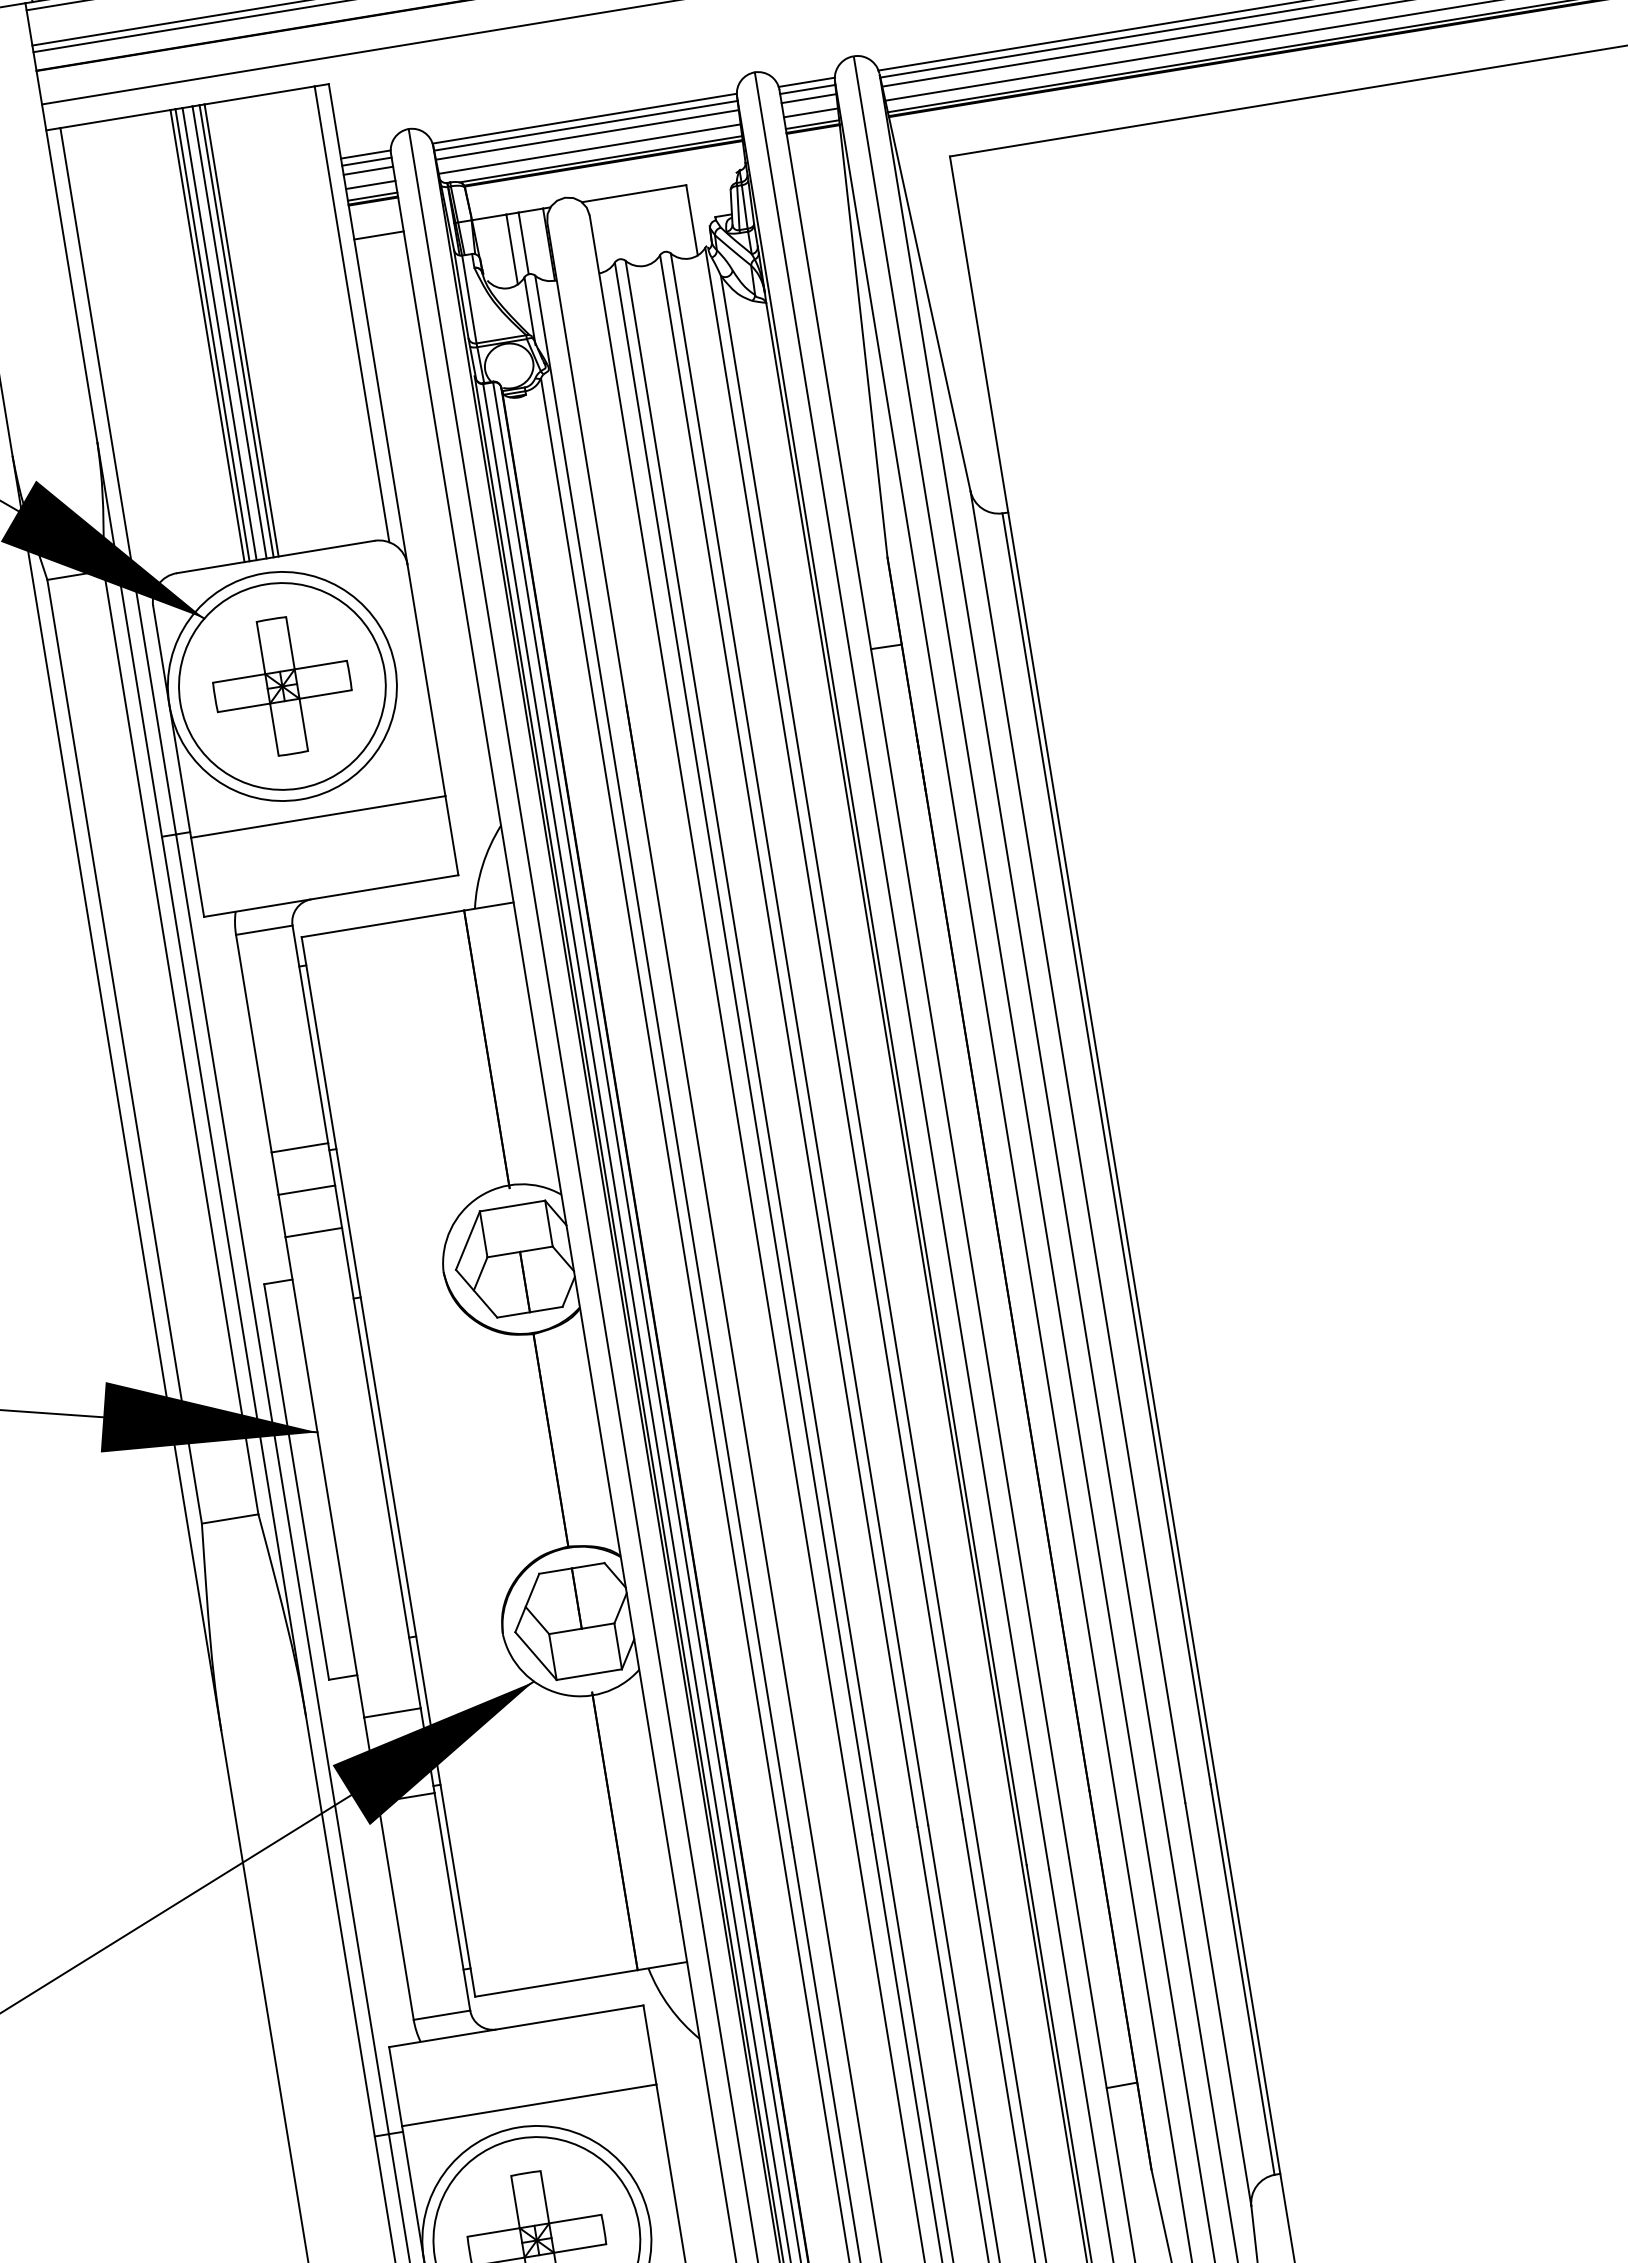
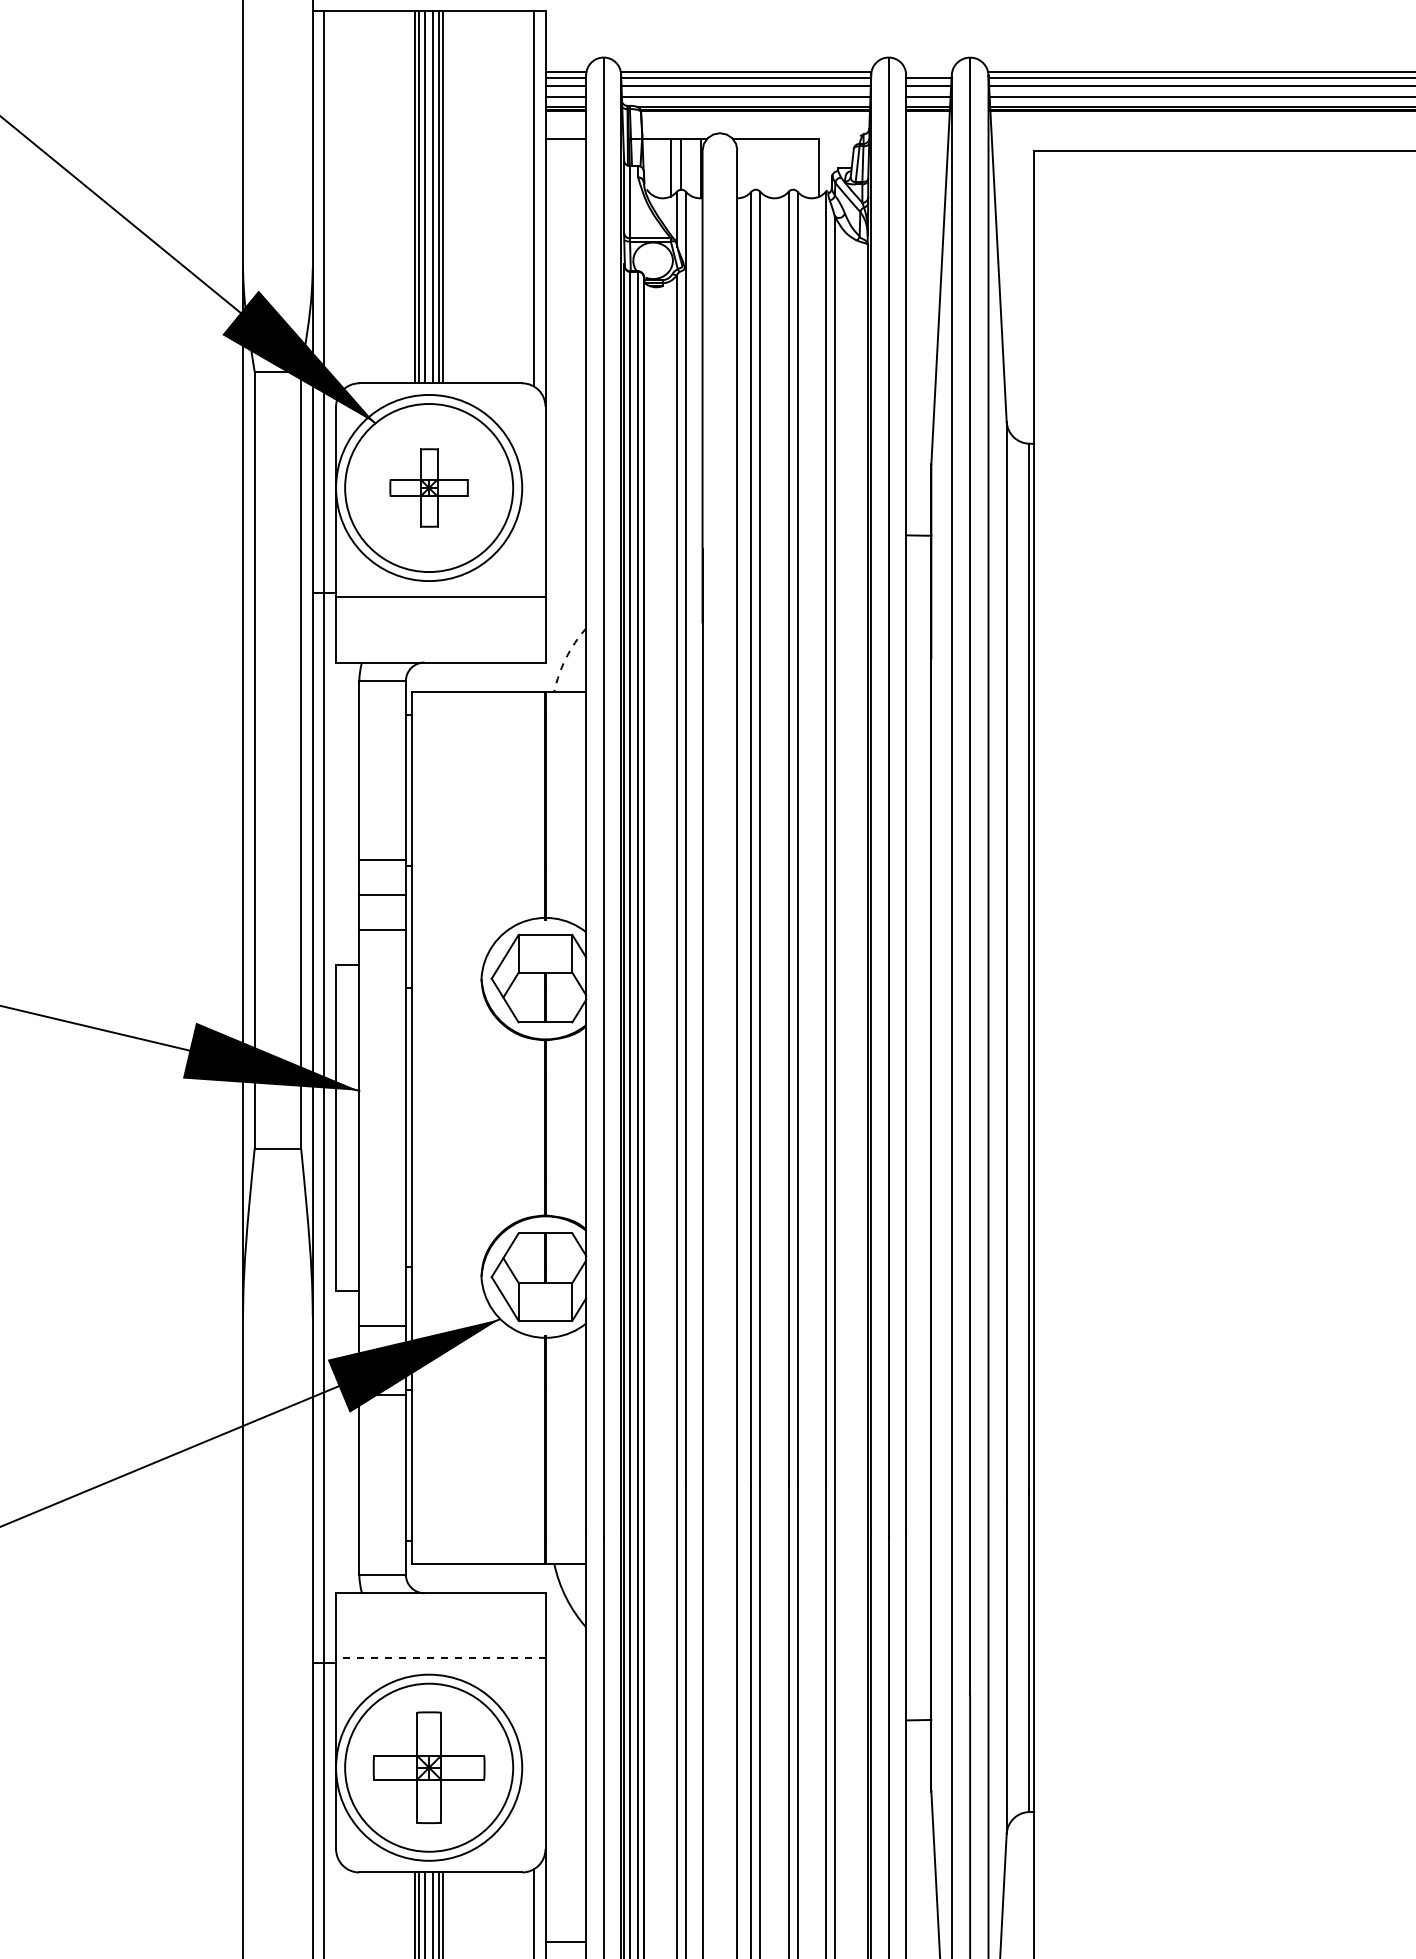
line: (806, 82) -> (928, 72), removed
part: (281, 685) -> (428, 487), size x0.7
arc: (482, 864) -> (566, 657), solid -> dashed
line: (528, 2105) -> (440, 1658), solid -> dashed

